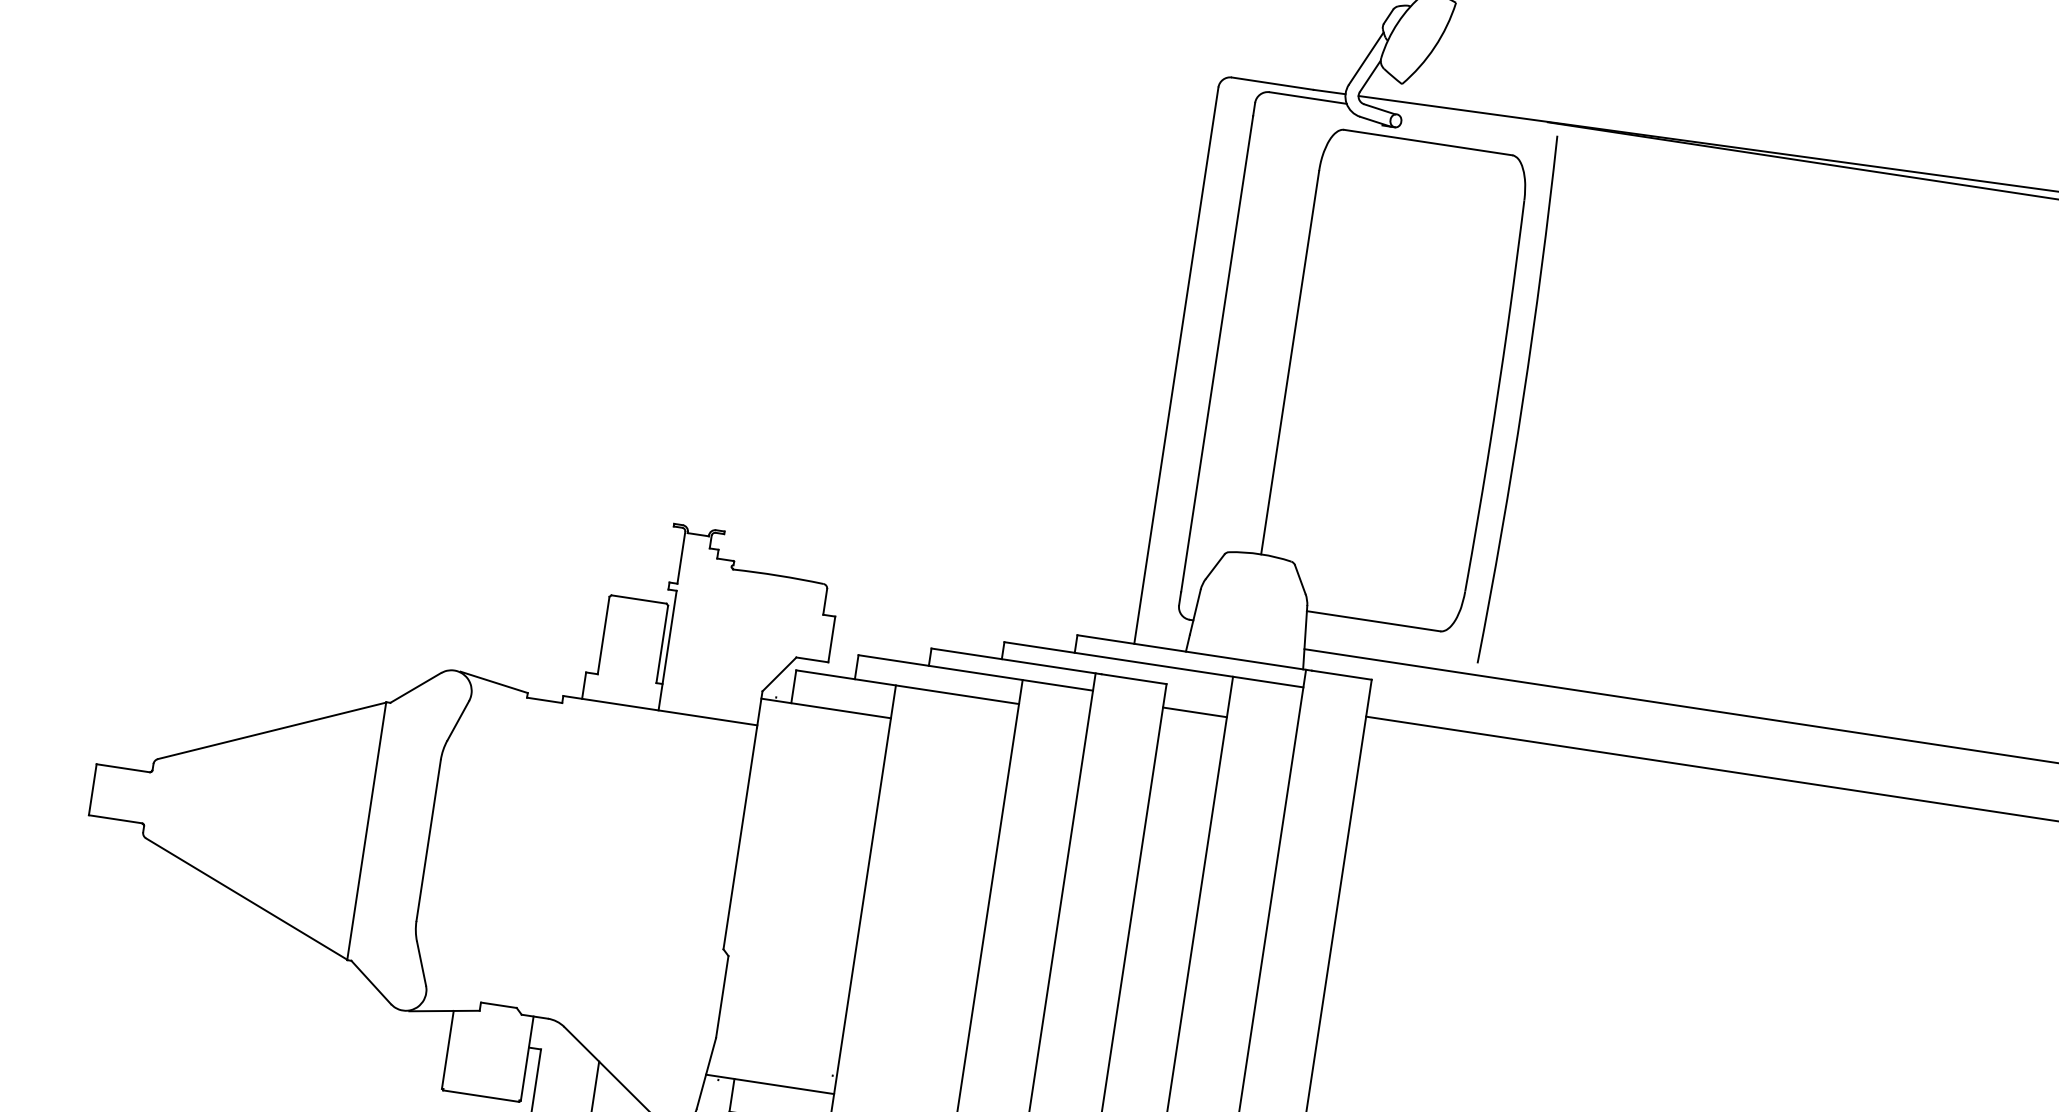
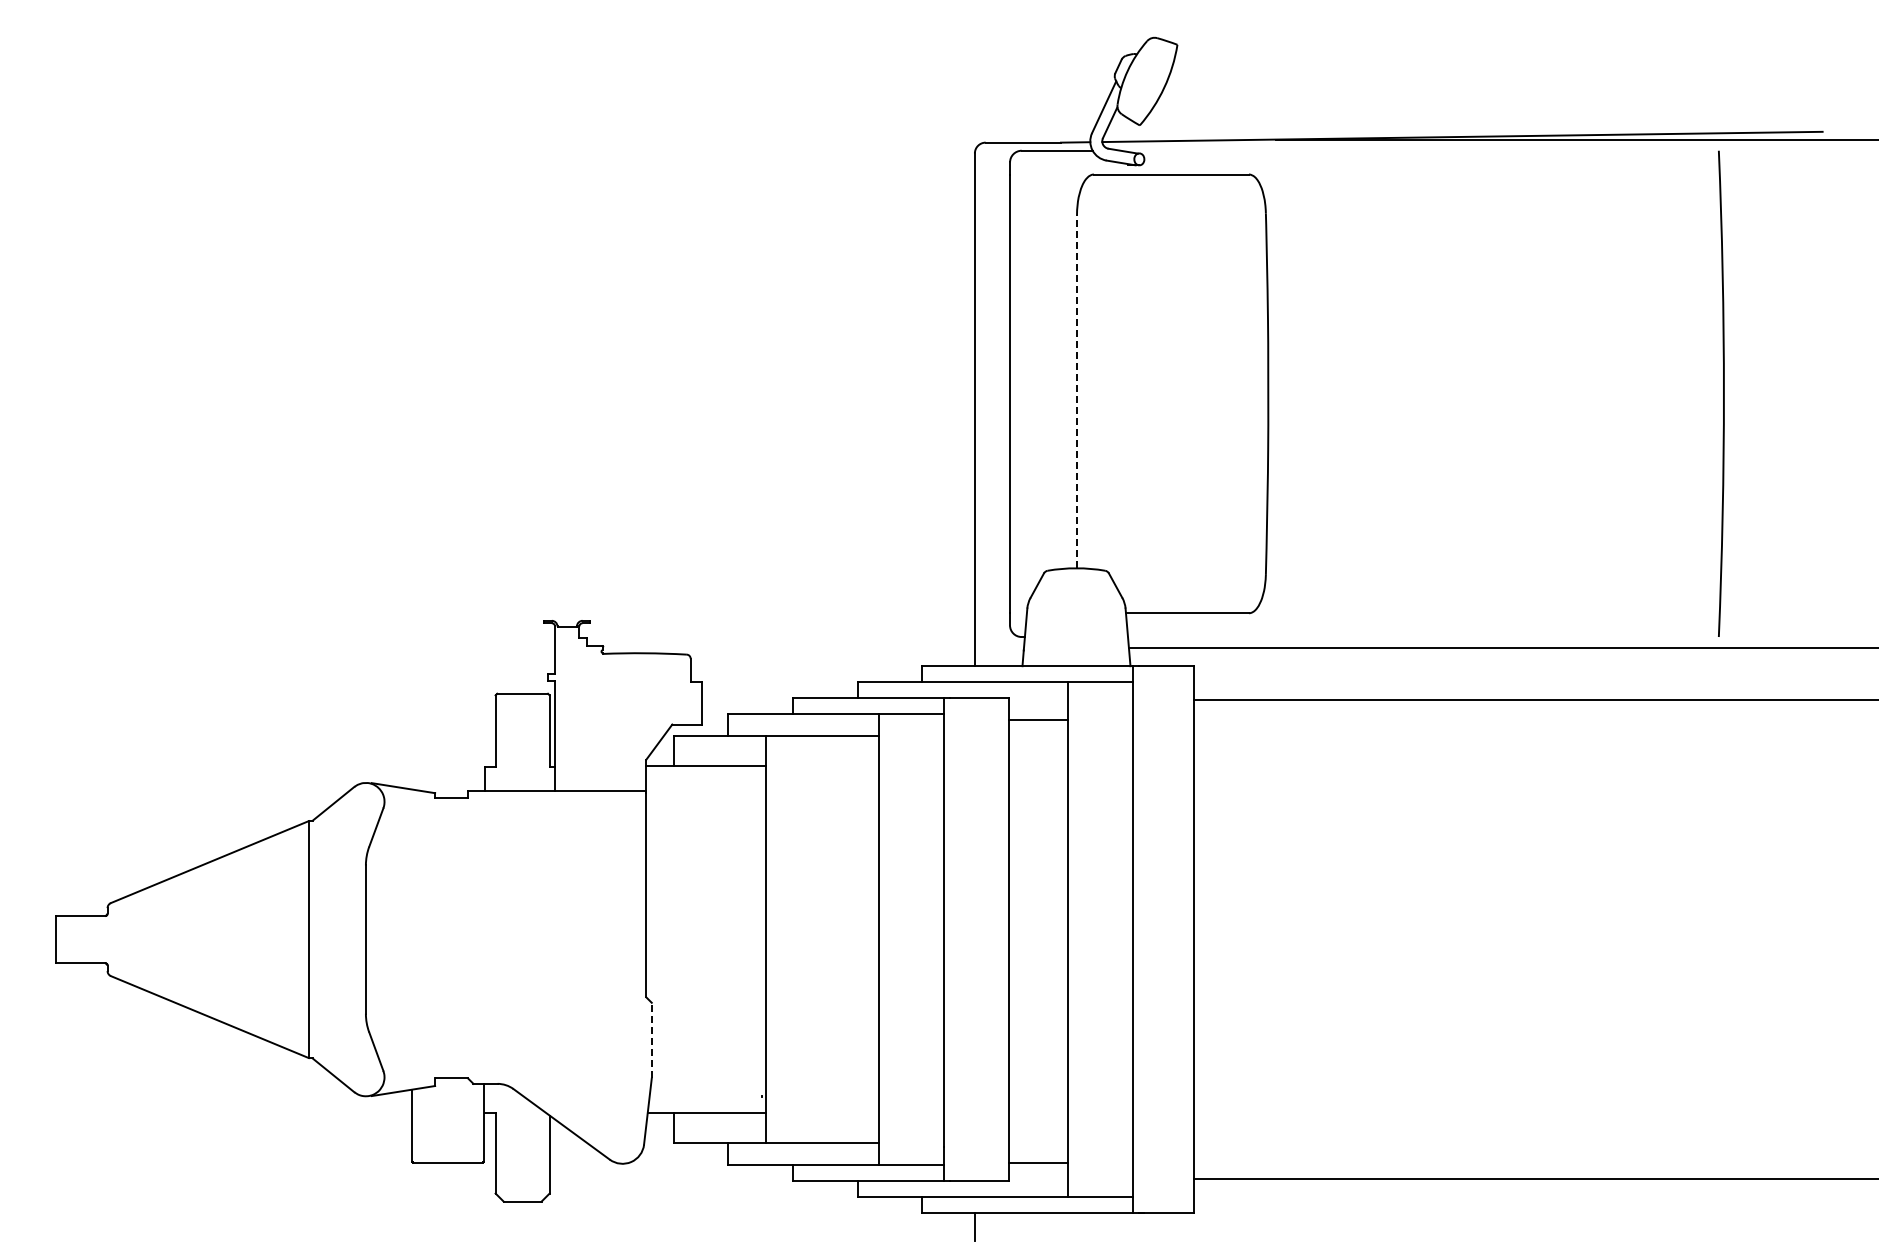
line: (1290, 362) -> (1077, 391), solid -> dashed
arc: (1522, 399) -> (1723, 393), moved
line: (721, 996) -> (651, 1040), solid -> dashed

